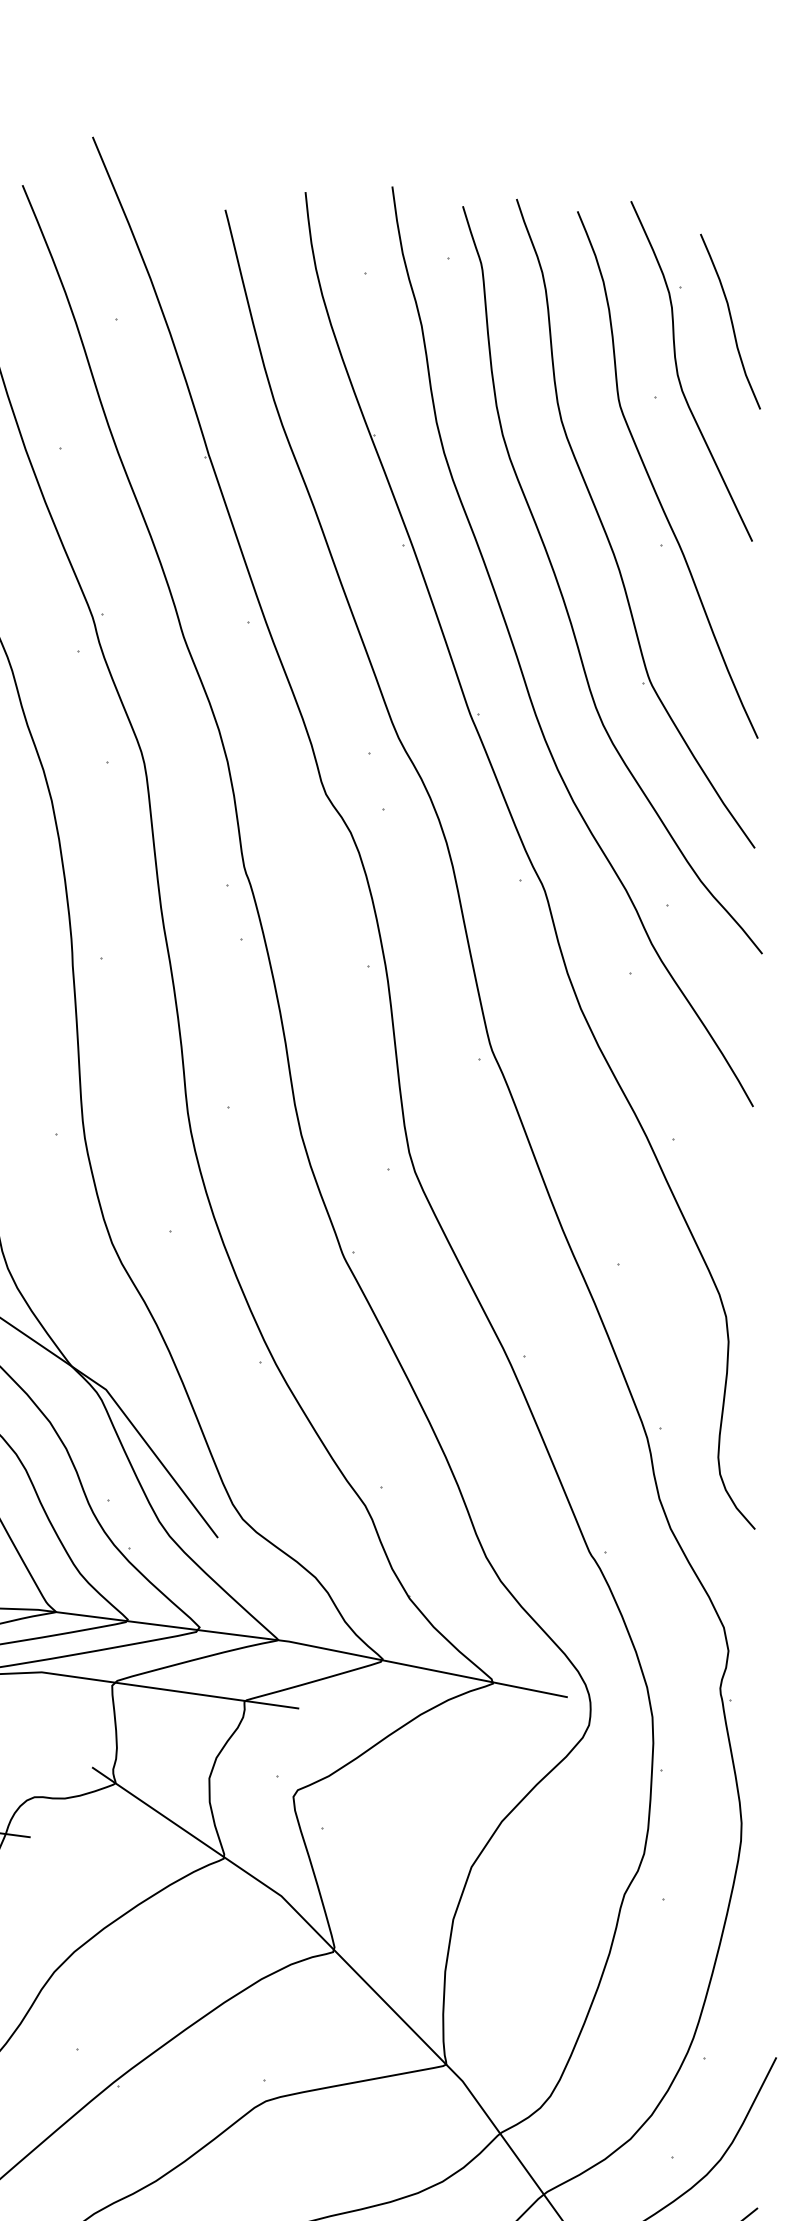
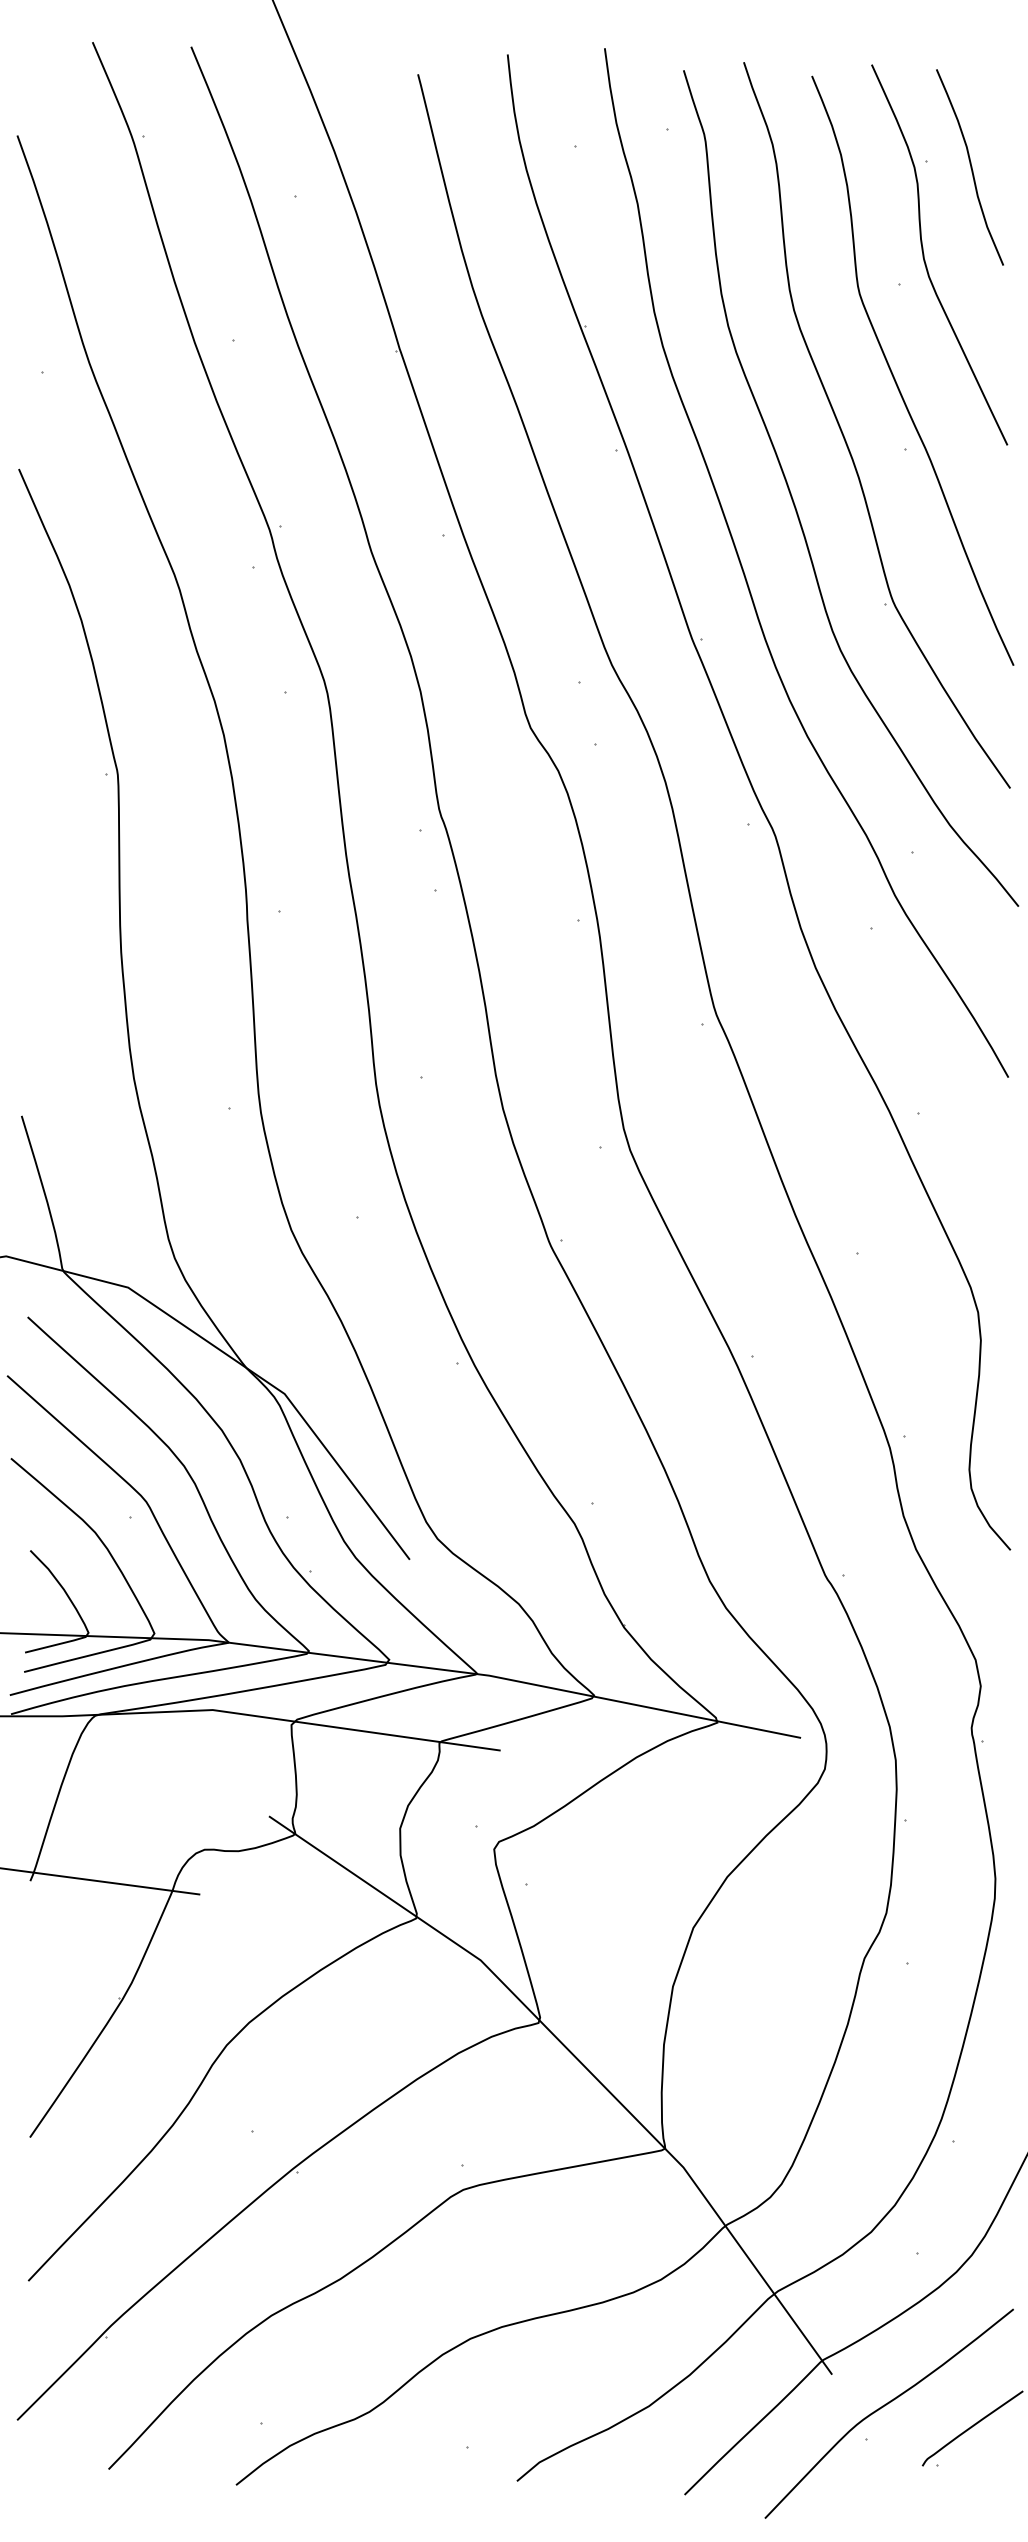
curve: (730, 321) -> (970, 167), moved

